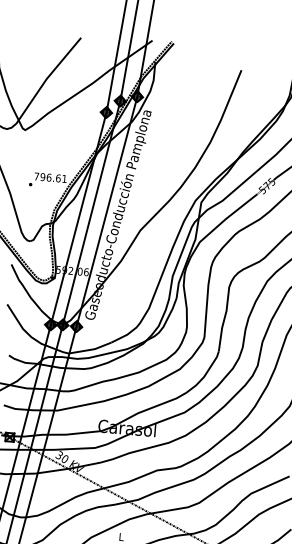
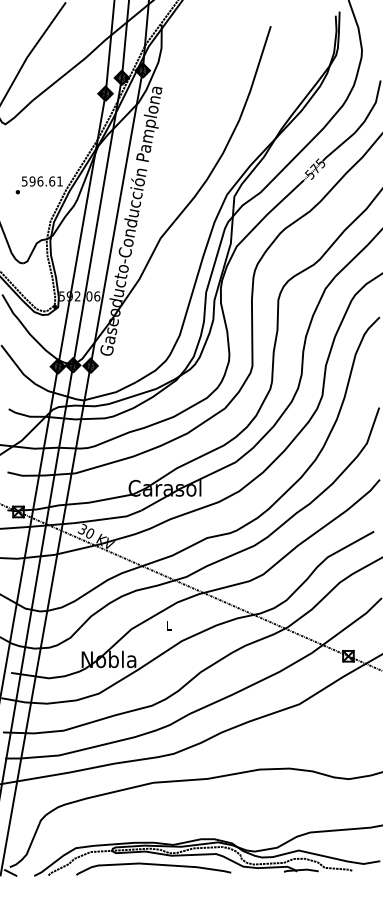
text: (36, 176) -> (24, 181), 796.61 -> 596.61

